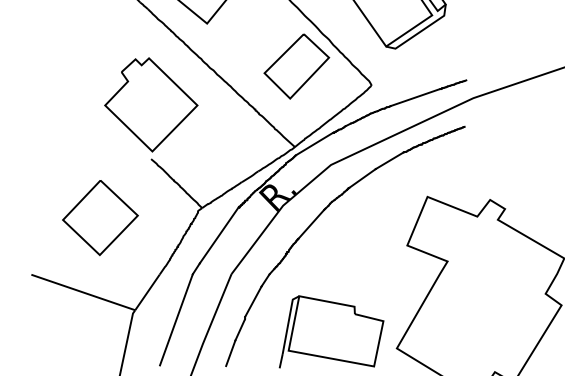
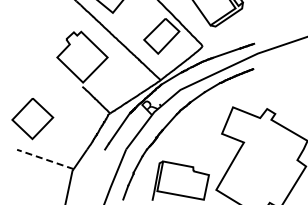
part: (99, 219) -> (32, 119), moved
line: (83, 292) -> (45, 159), solid -> dashed
line: (176, 320) -> (96, 174), removed

